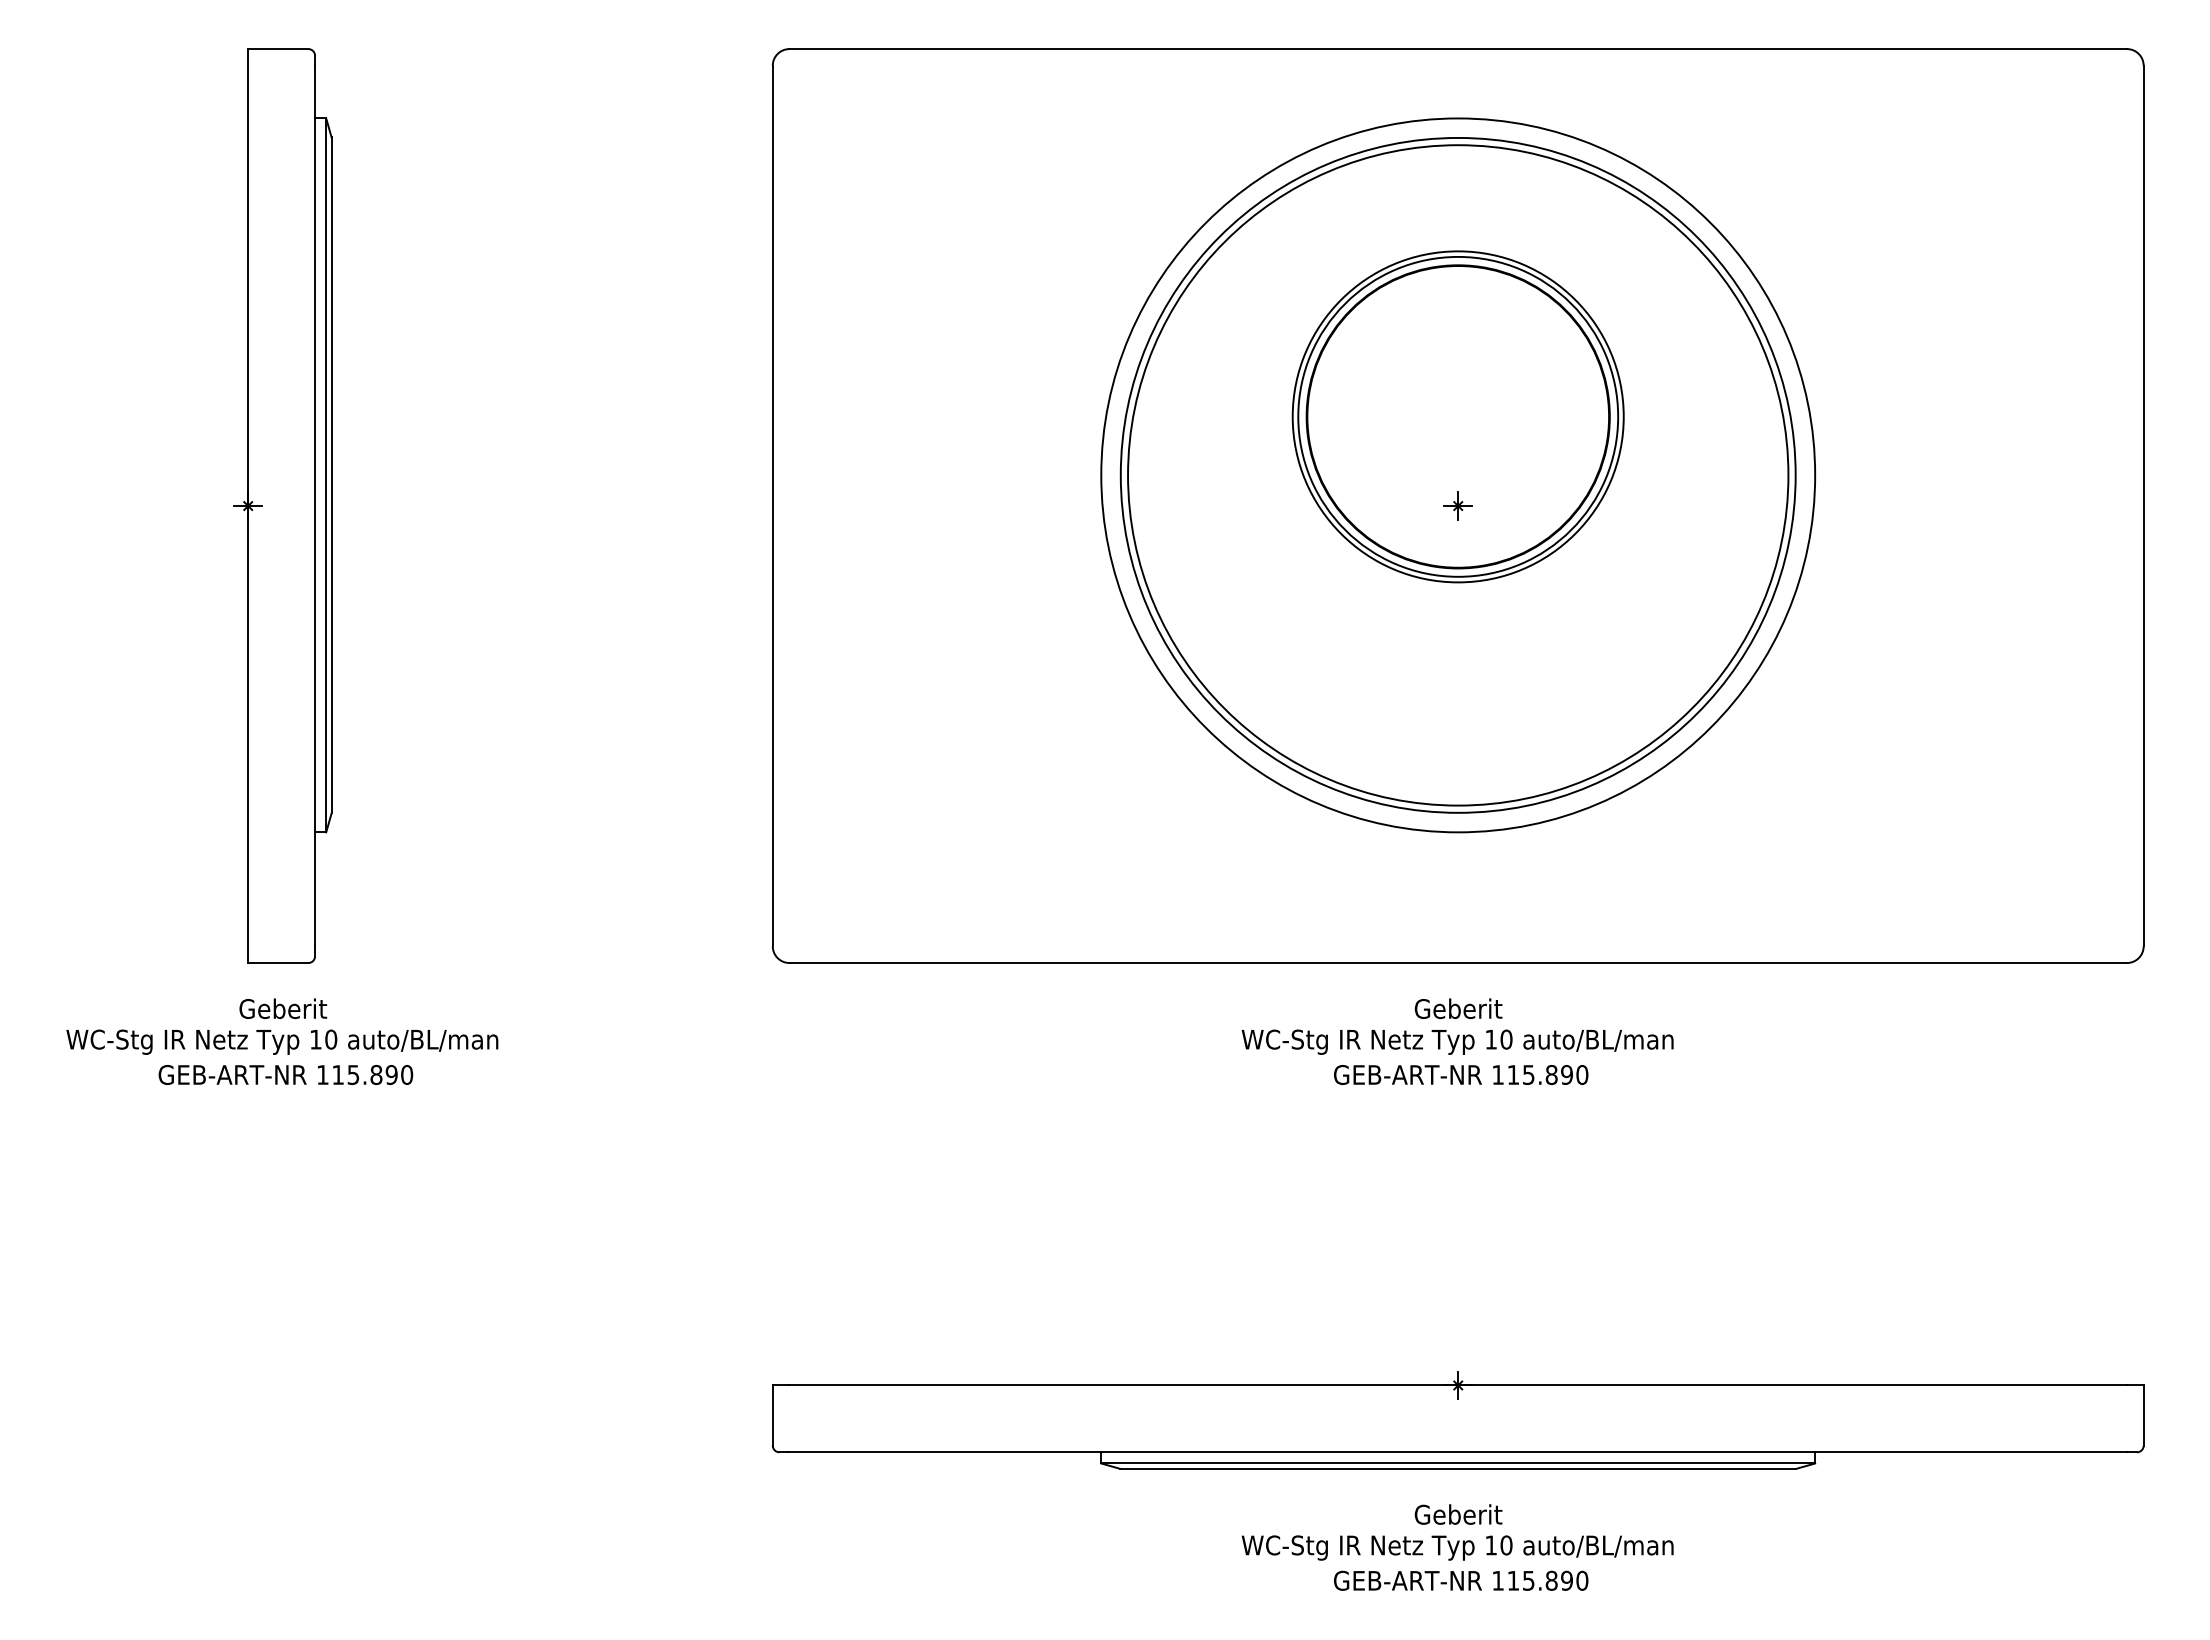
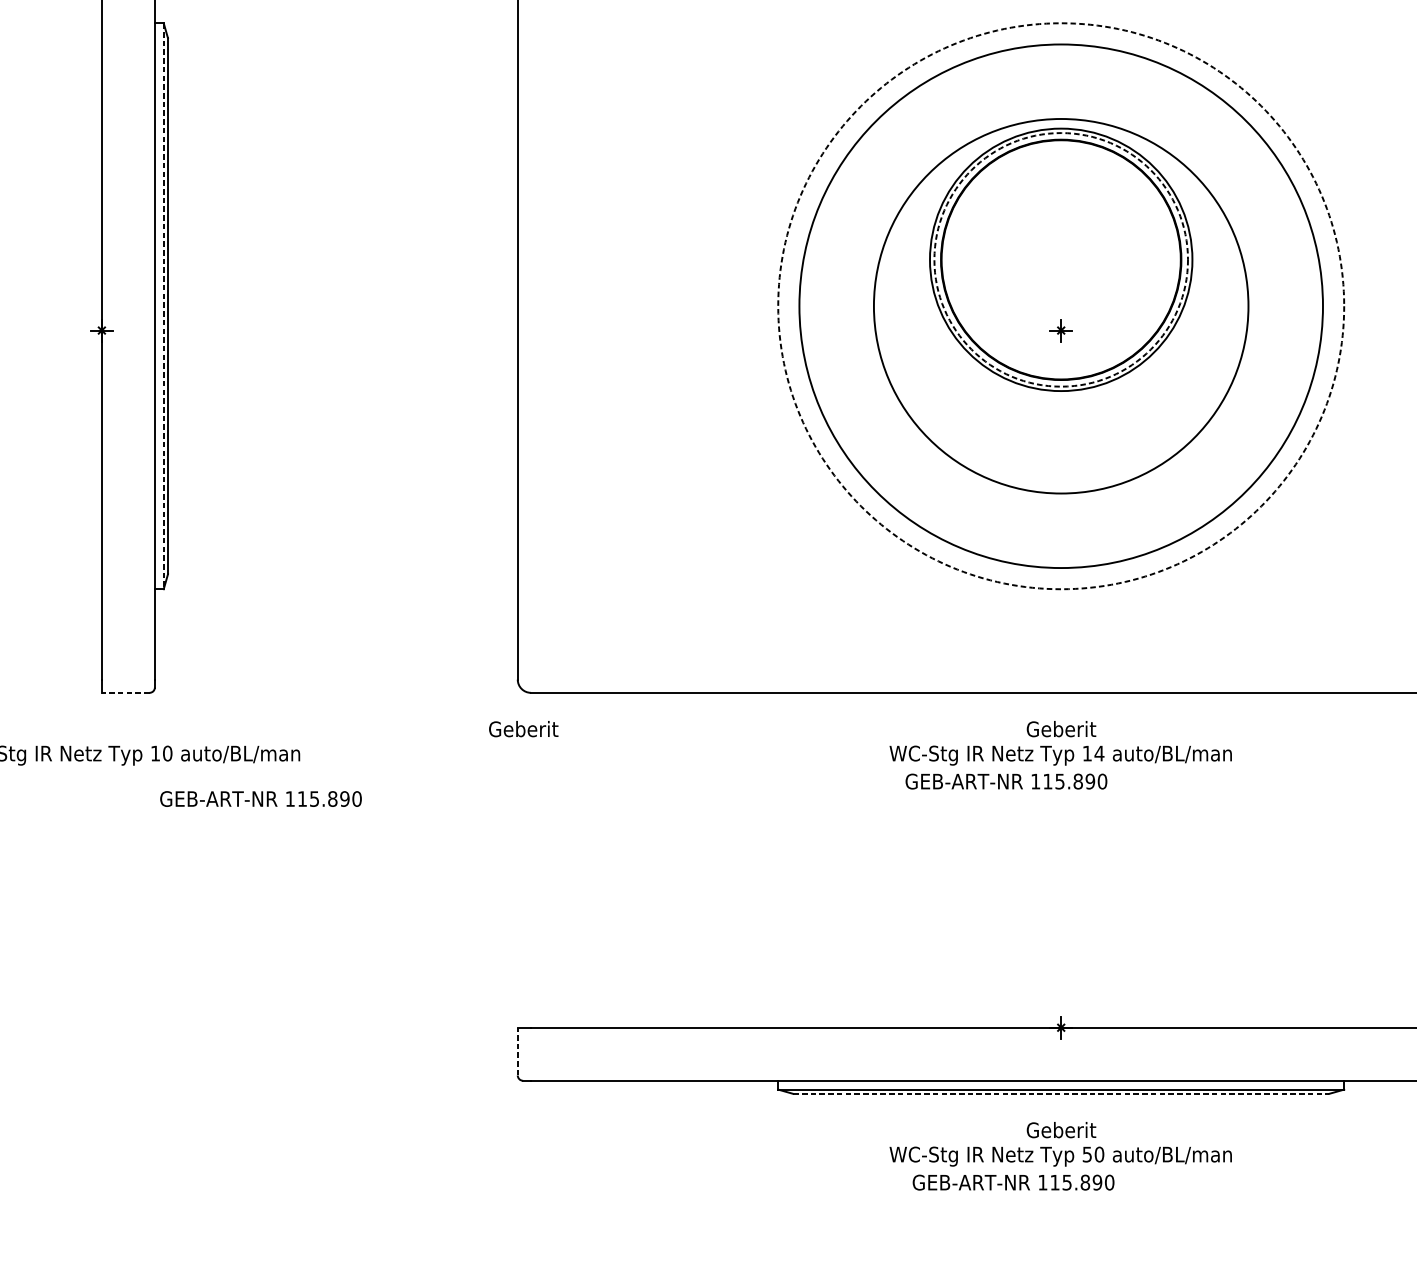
circle: (1458, 416) -> (1061, 259), solid -> dashed
circle: (1457, 474) -> (1060, 305), size x0.7
line: (326, 475) -> (163, 306), solid -> dashed
circle: (1458, 475) -> (1061, 306), solid -> dashed
line: (277, 963) -> (125, 693), solid -> dashed
text: (283, 1008) -> (523, 728), moved
text: (1506, 1039) -> (1099, 753), 10 -> 14
text: (285, 1074) -> (260, 798), moved
text: (1461, 1074) -> (1006, 781), moved
line: (772, 1415) -> (517, 1051), solid -> dashed
line: (1458, 1468) -> (1061, 1093), solid -> dashed
text: (1490, 1545) -> (1086, 1154), 10 -> 50
text: (1461, 1580) -> (1013, 1182), moved

